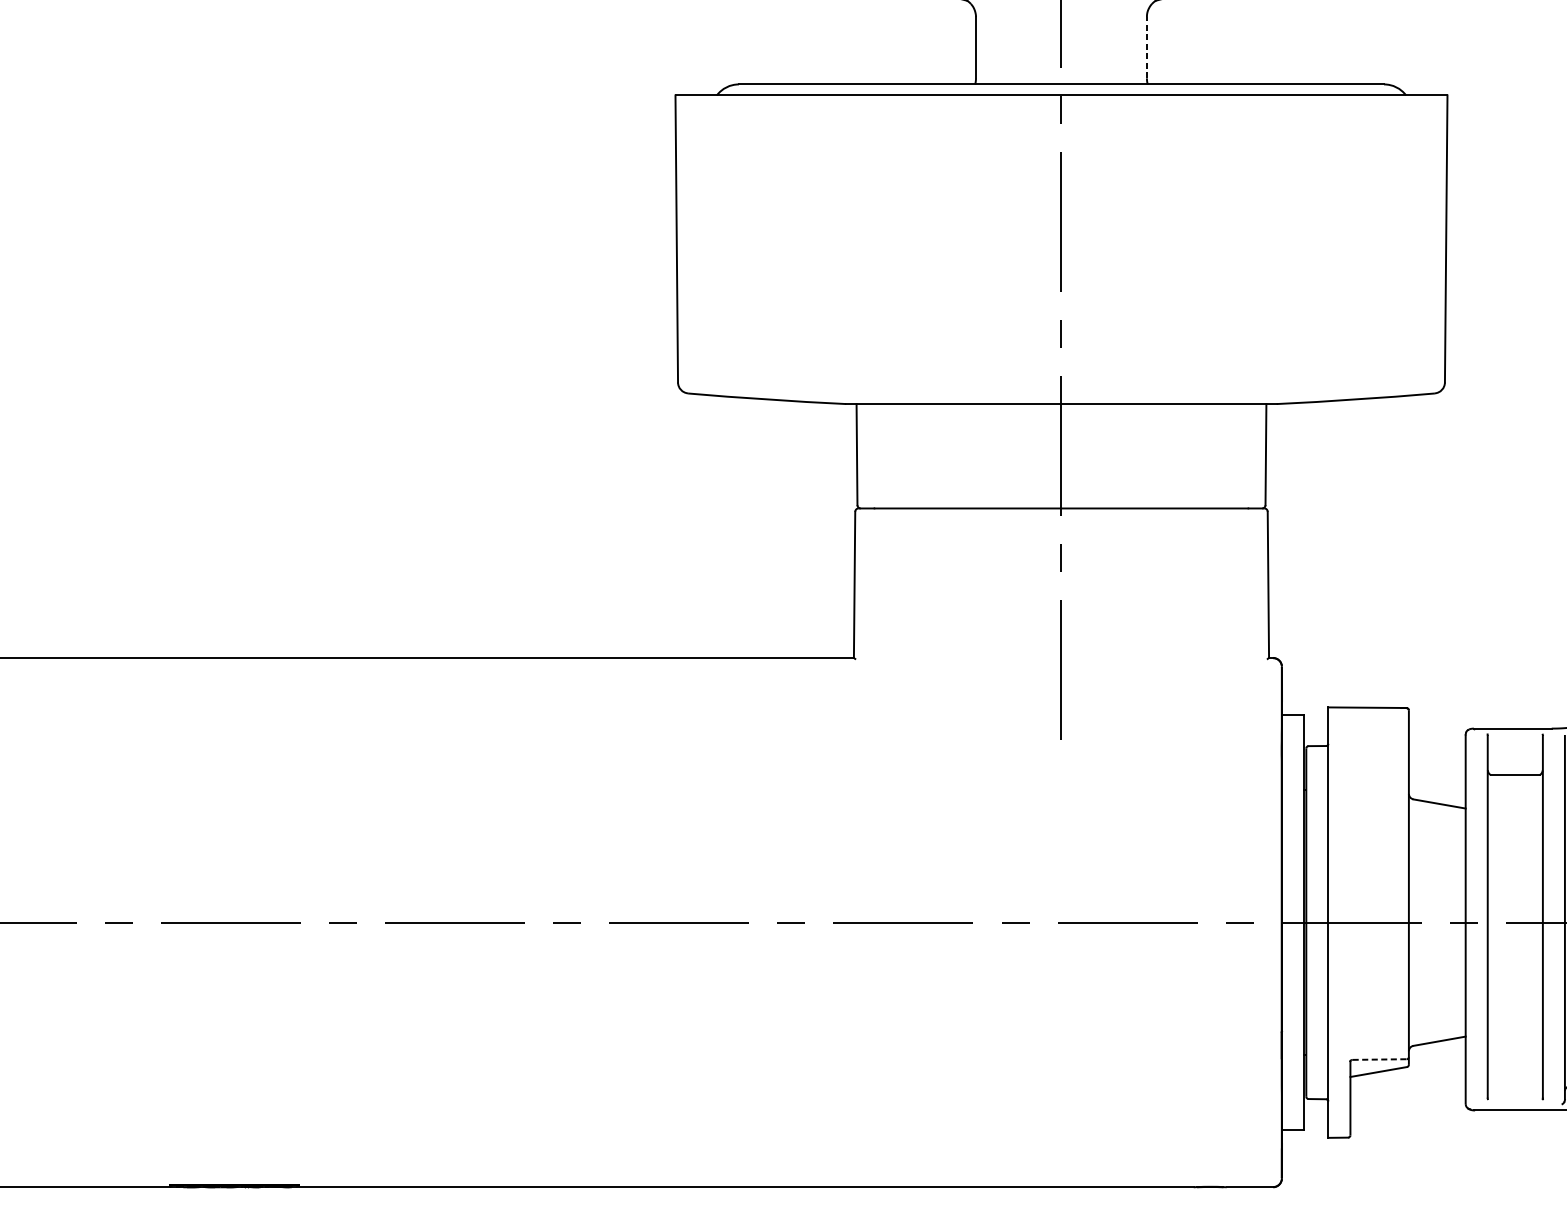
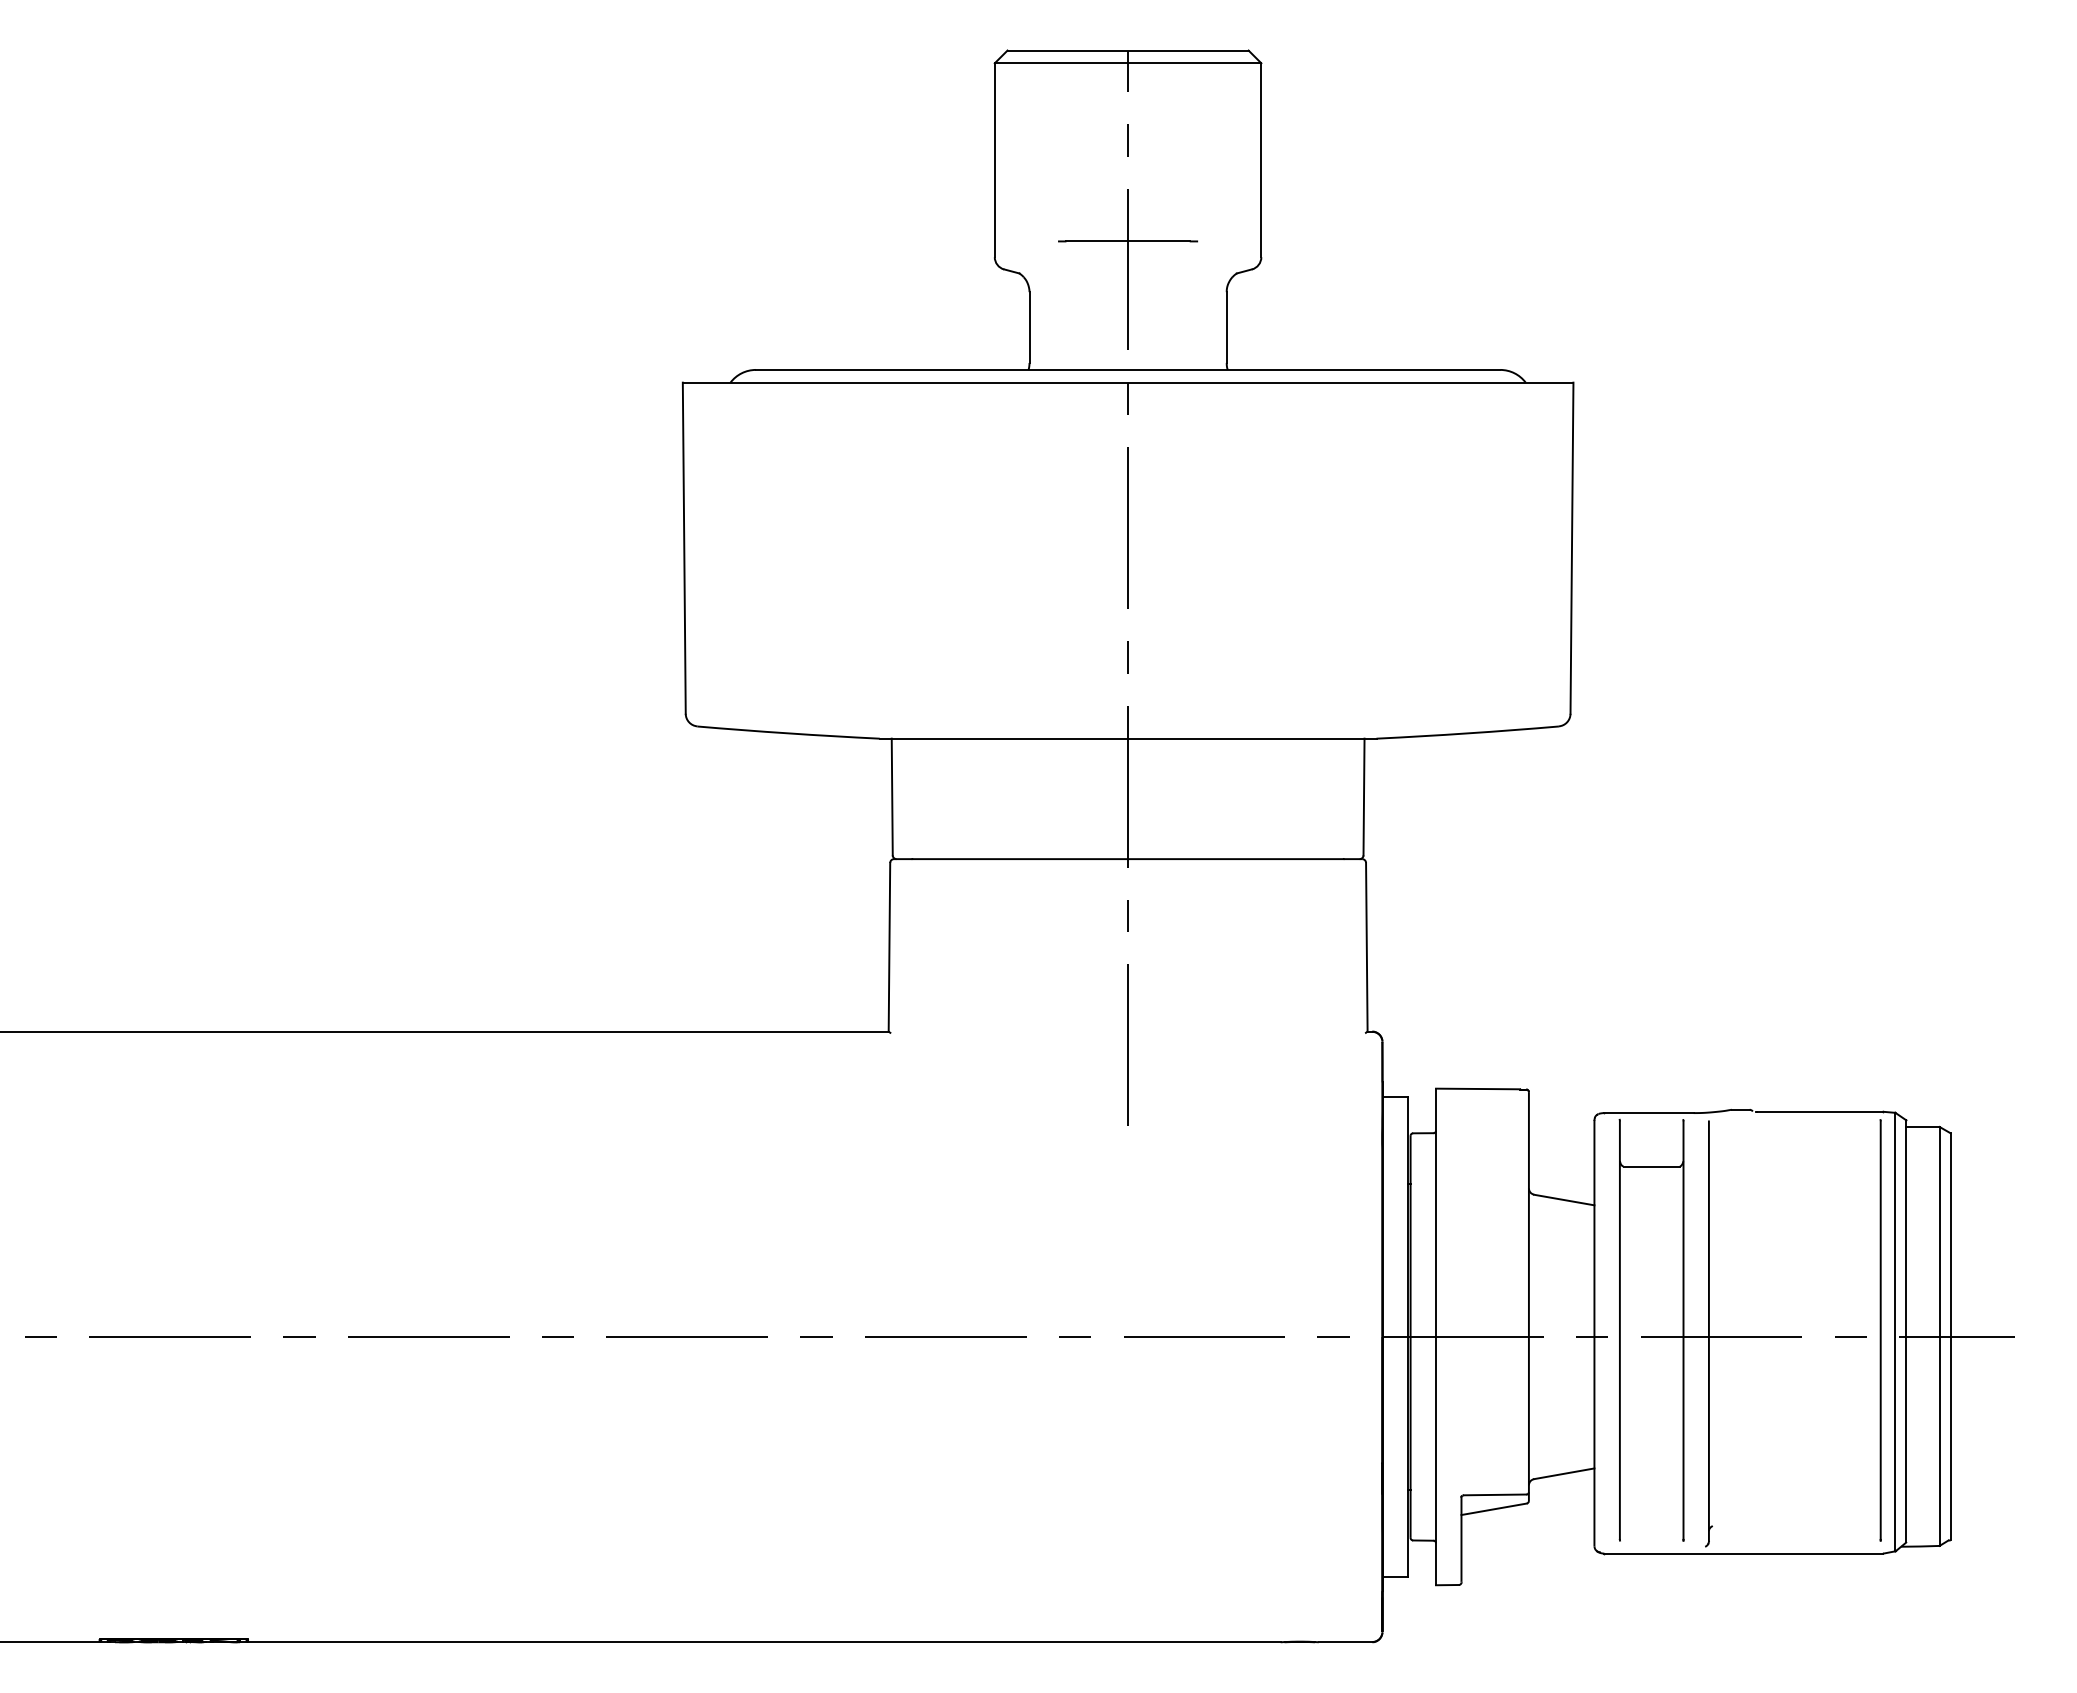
line: (1146, 47) -> (1226, 327), dashed -> solid
line: (1379, 1059) -> (1495, 1494), dashed -> solid

